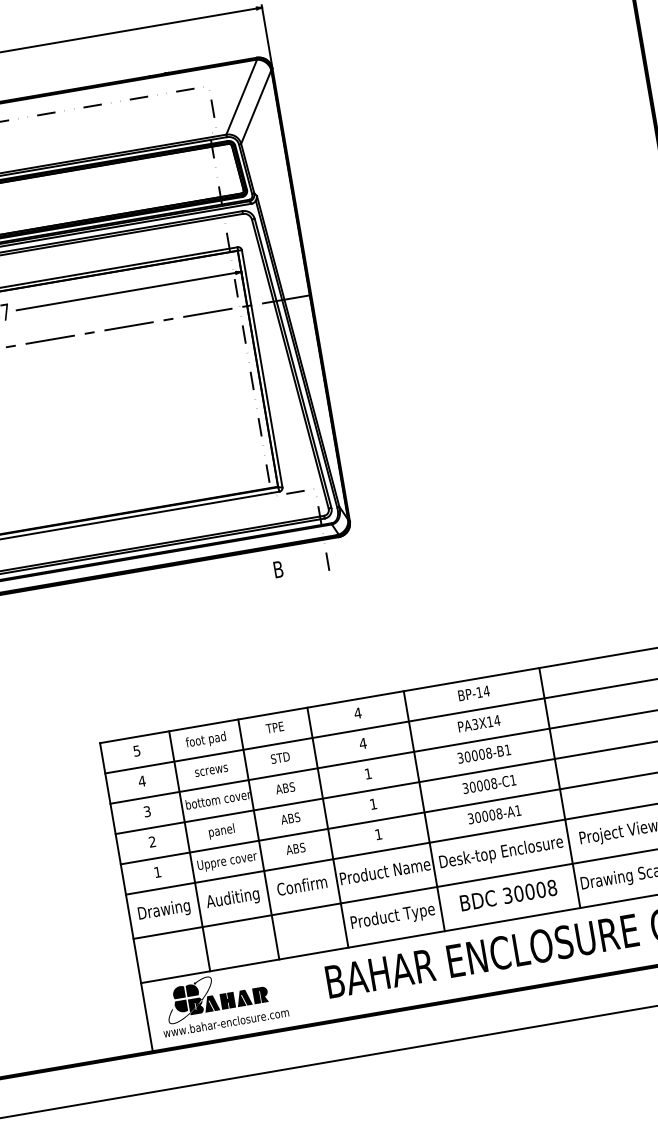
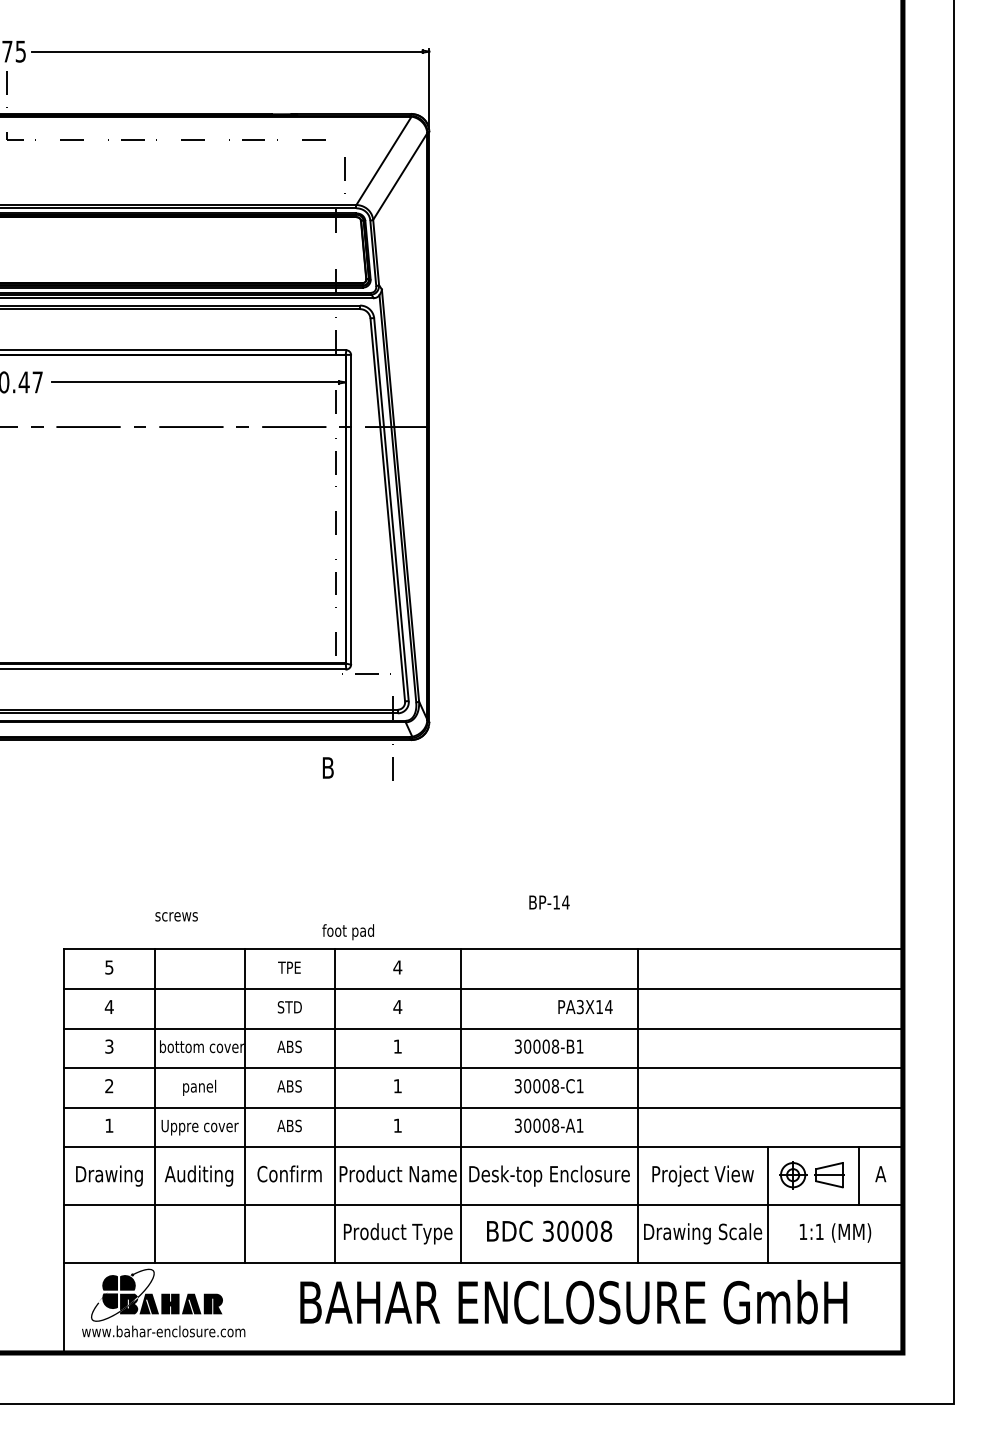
text: (474, 693) -> (549, 902), moved
text: (479, 724) -> (585, 1007), moved
text: (205, 740) -> (347, 932), moved
text: (211, 770) -> (176, 916), moved

